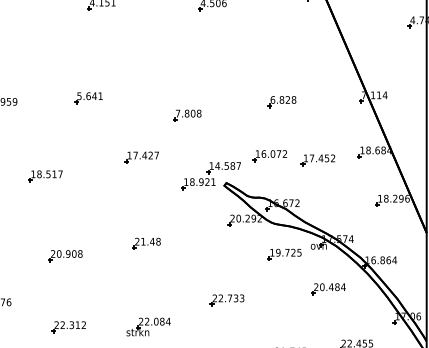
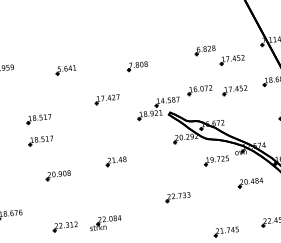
part: (88, 98) -> (66, 70), moved
part: (317, 118) -> (231, 60), added
part: (45, 206) -> (40, 141), added
part: (148, 326) -> (105, 222), moved

